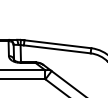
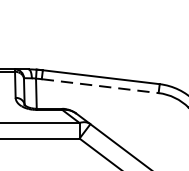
line: (57, 49) -> (100, 86), solid -> dashed

